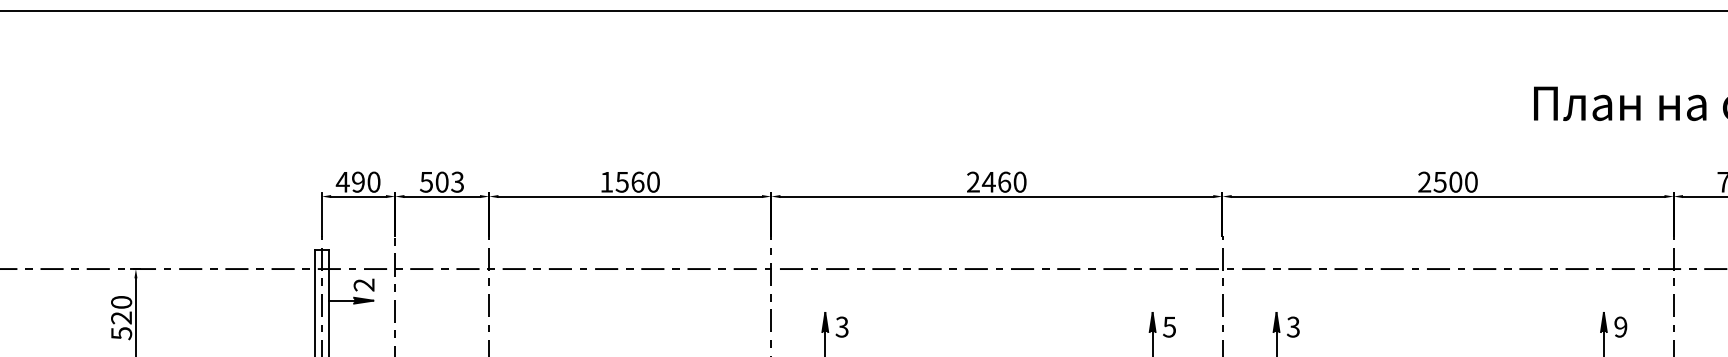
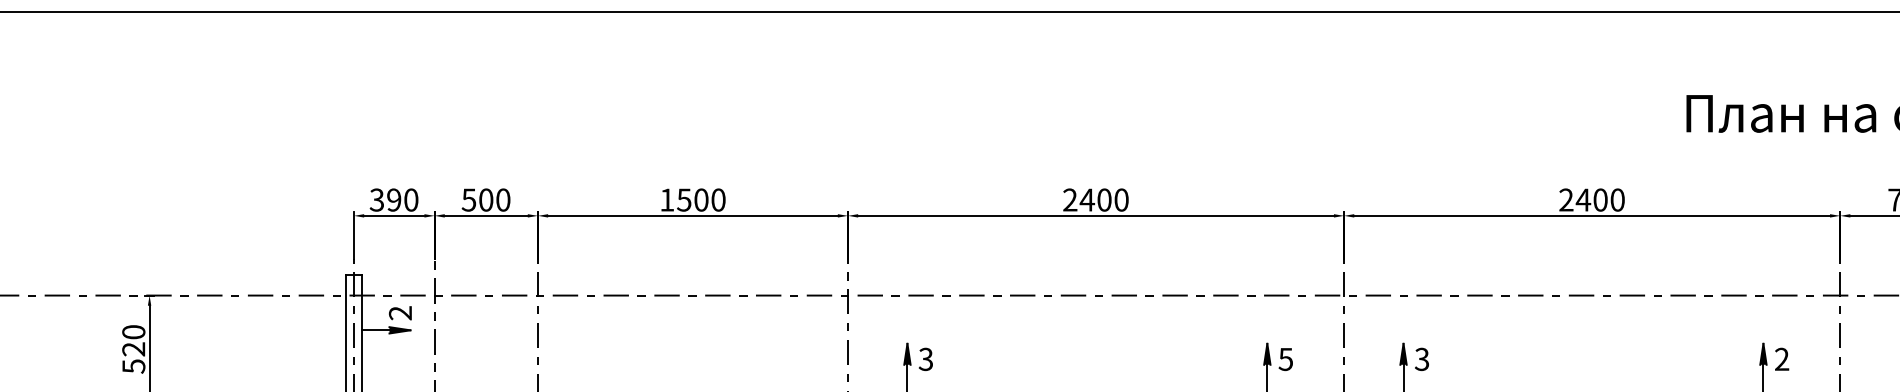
text: (342, 181) -> (376, 199), 490 -> 390
text: (457, 181) -> (503, 199), 503 -> 500
text: (637, 181) -> (701, 199), 1560 -> 1500
text: (1004, 181) -> (1104, 199), 2460 -> 2400
text: (1440, 181) -> (1583, 199), 2500 -> 2400
text: (1621, 327) -> (1782, 359), 9 -> 2

